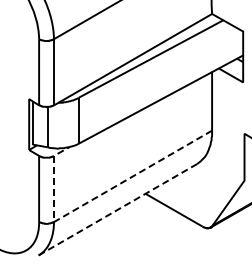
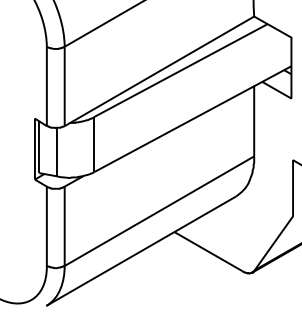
line: (95, 198) -> (114, 237), dashed -> solid
line: (117, 209) -> (140, 250), dashed -> solid

